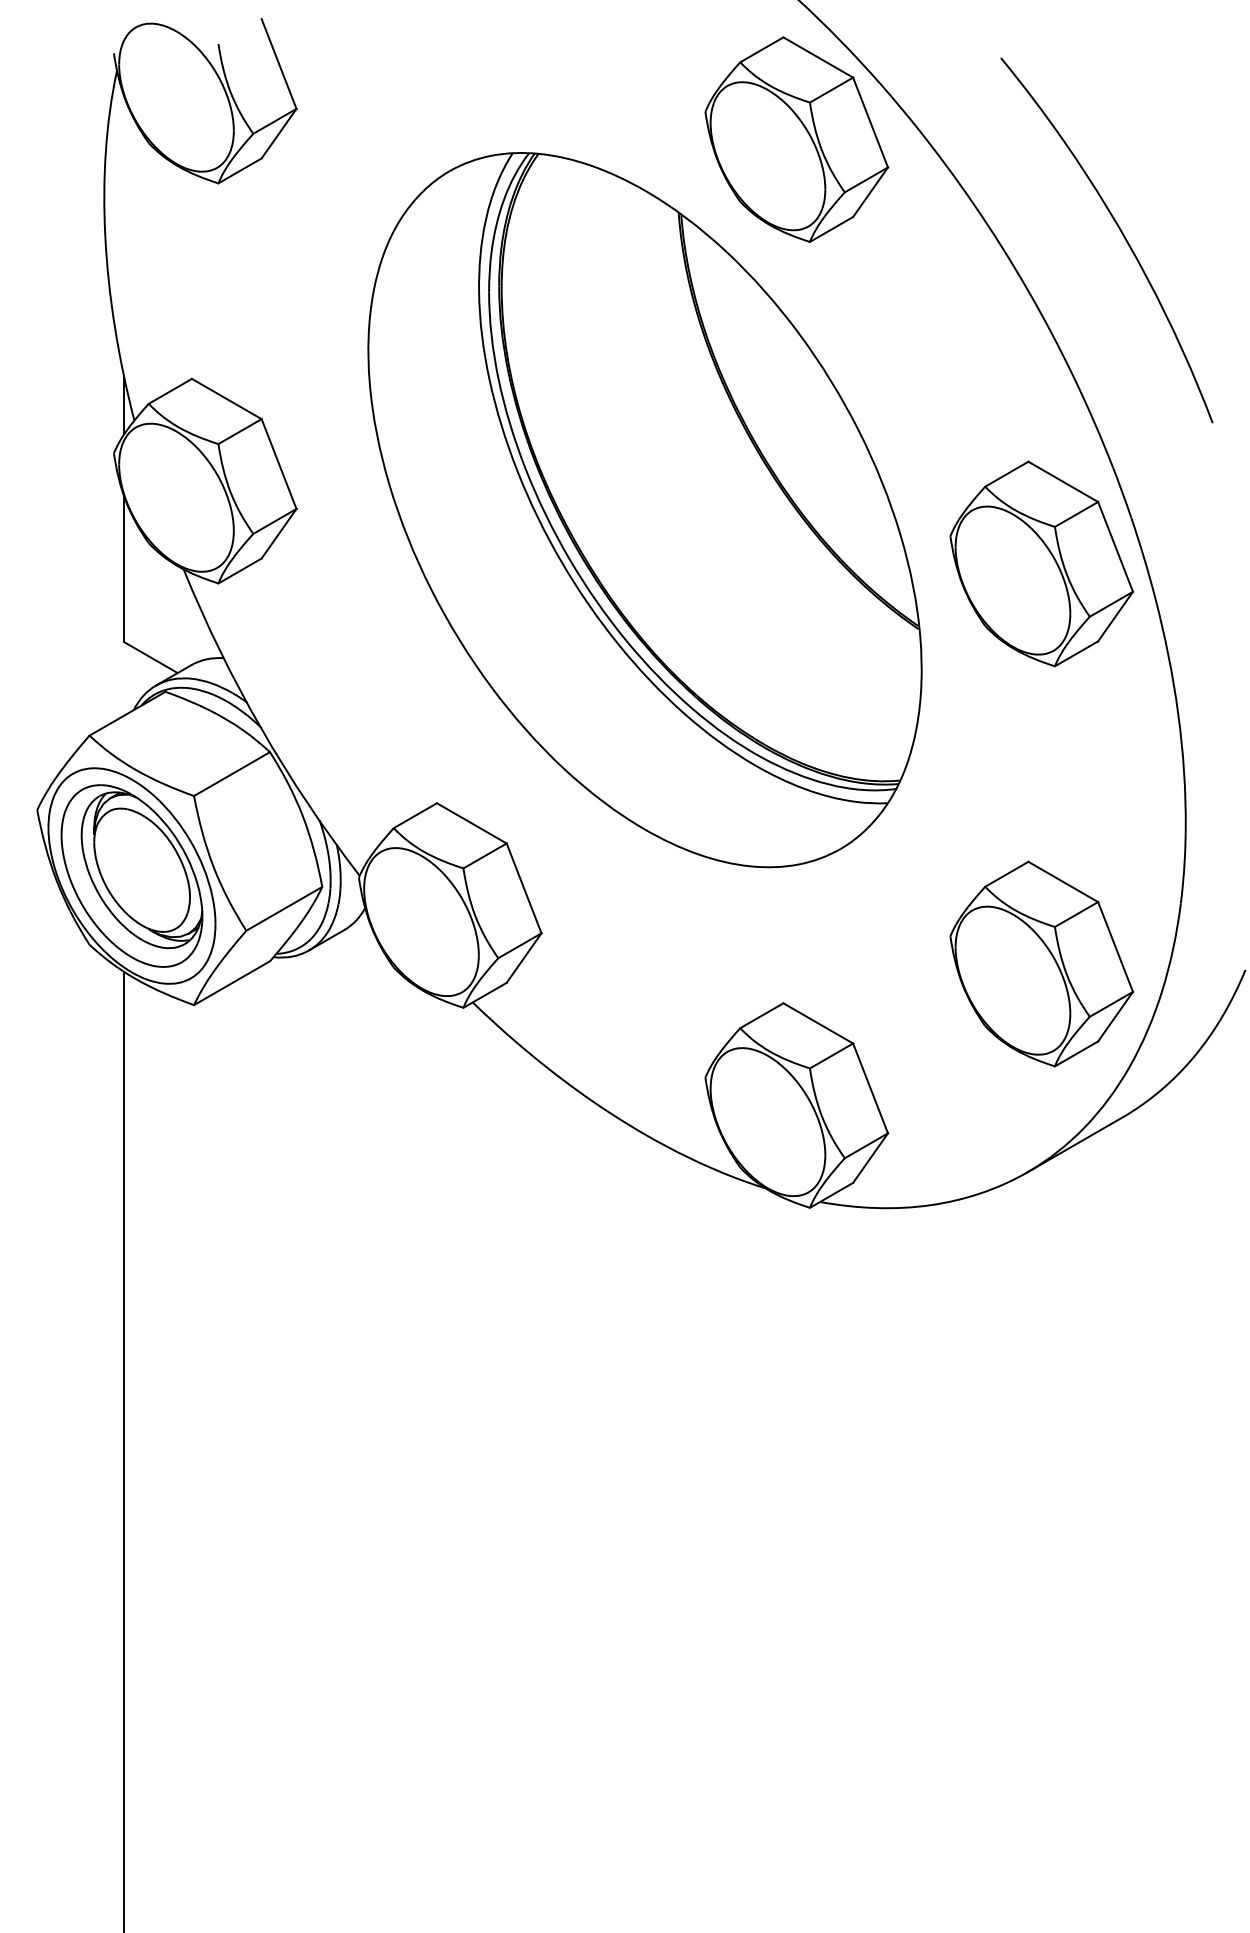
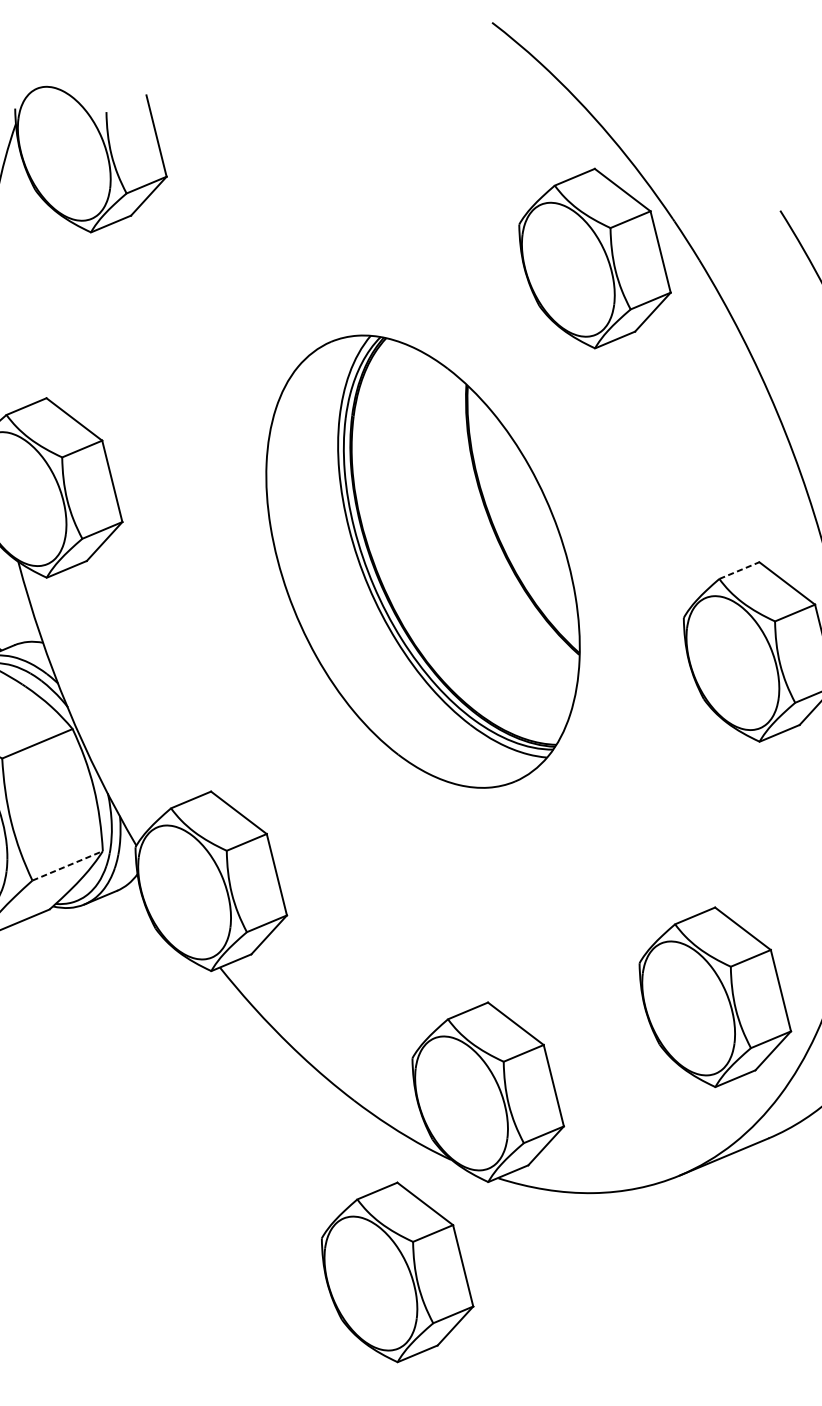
line: (1006, 474) -> (739, 570), solid -> dashed
part: (644, 510) -> (422, 561), size x0.7
line: (284, 908) -> (67, 865), solid -> dashed
part: (719, 1323) -> (397, 1271), added

